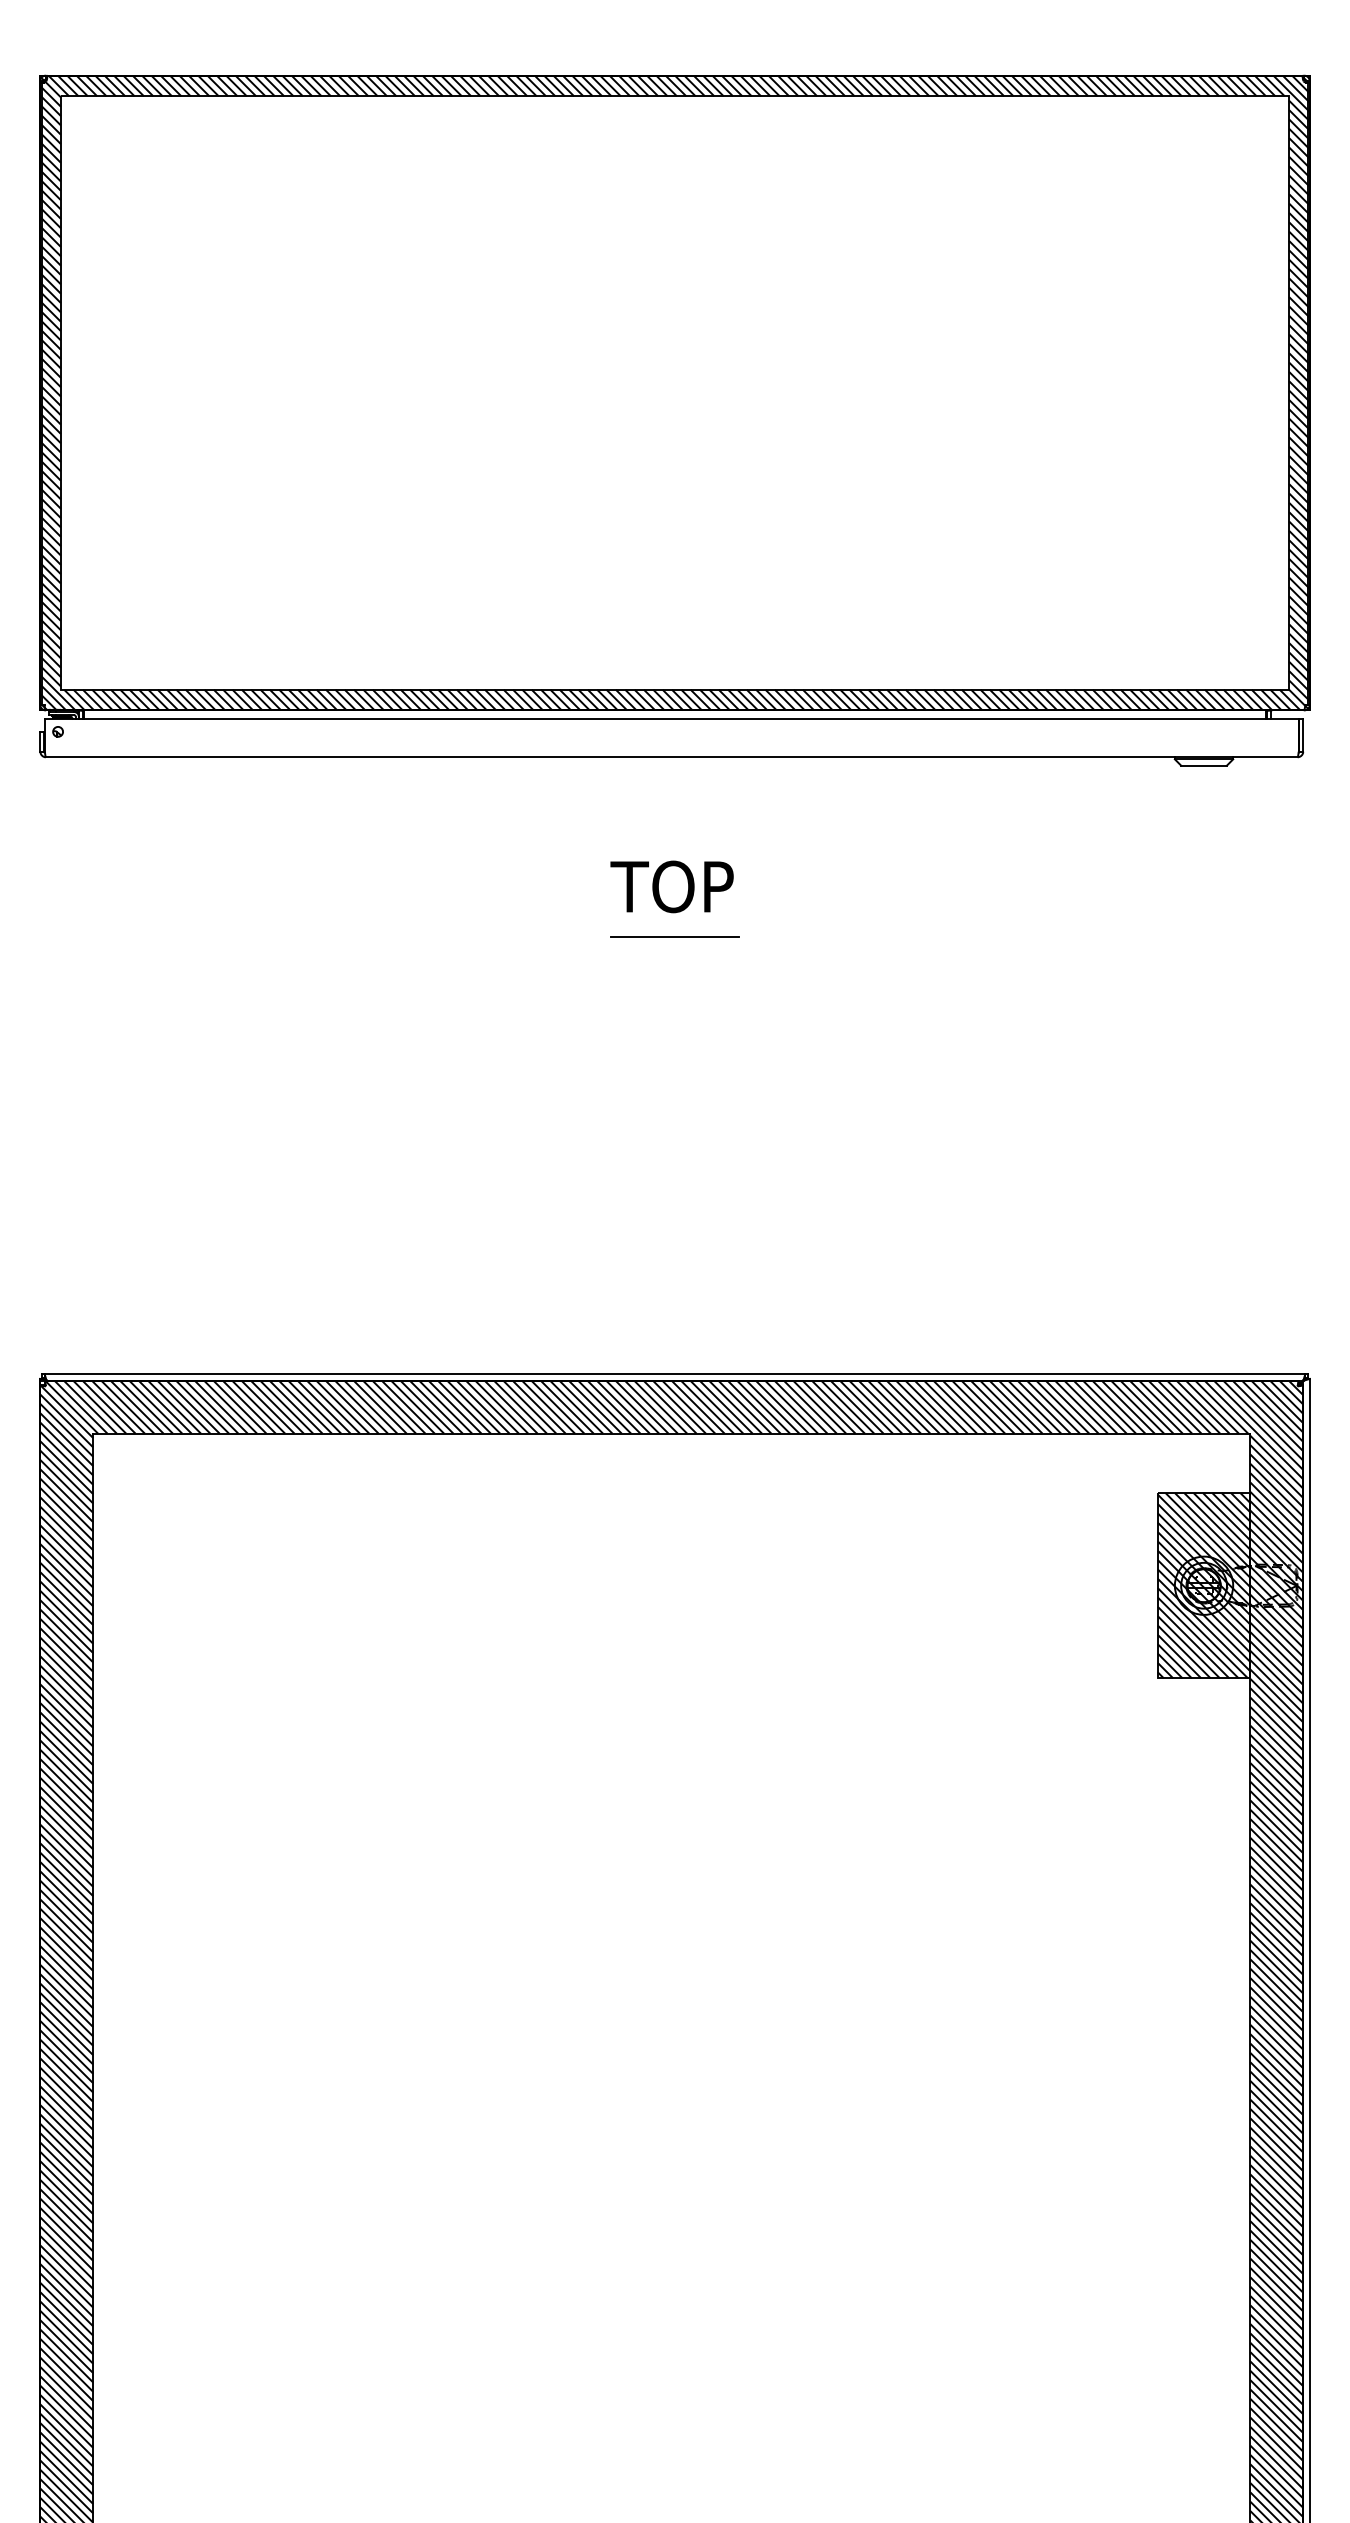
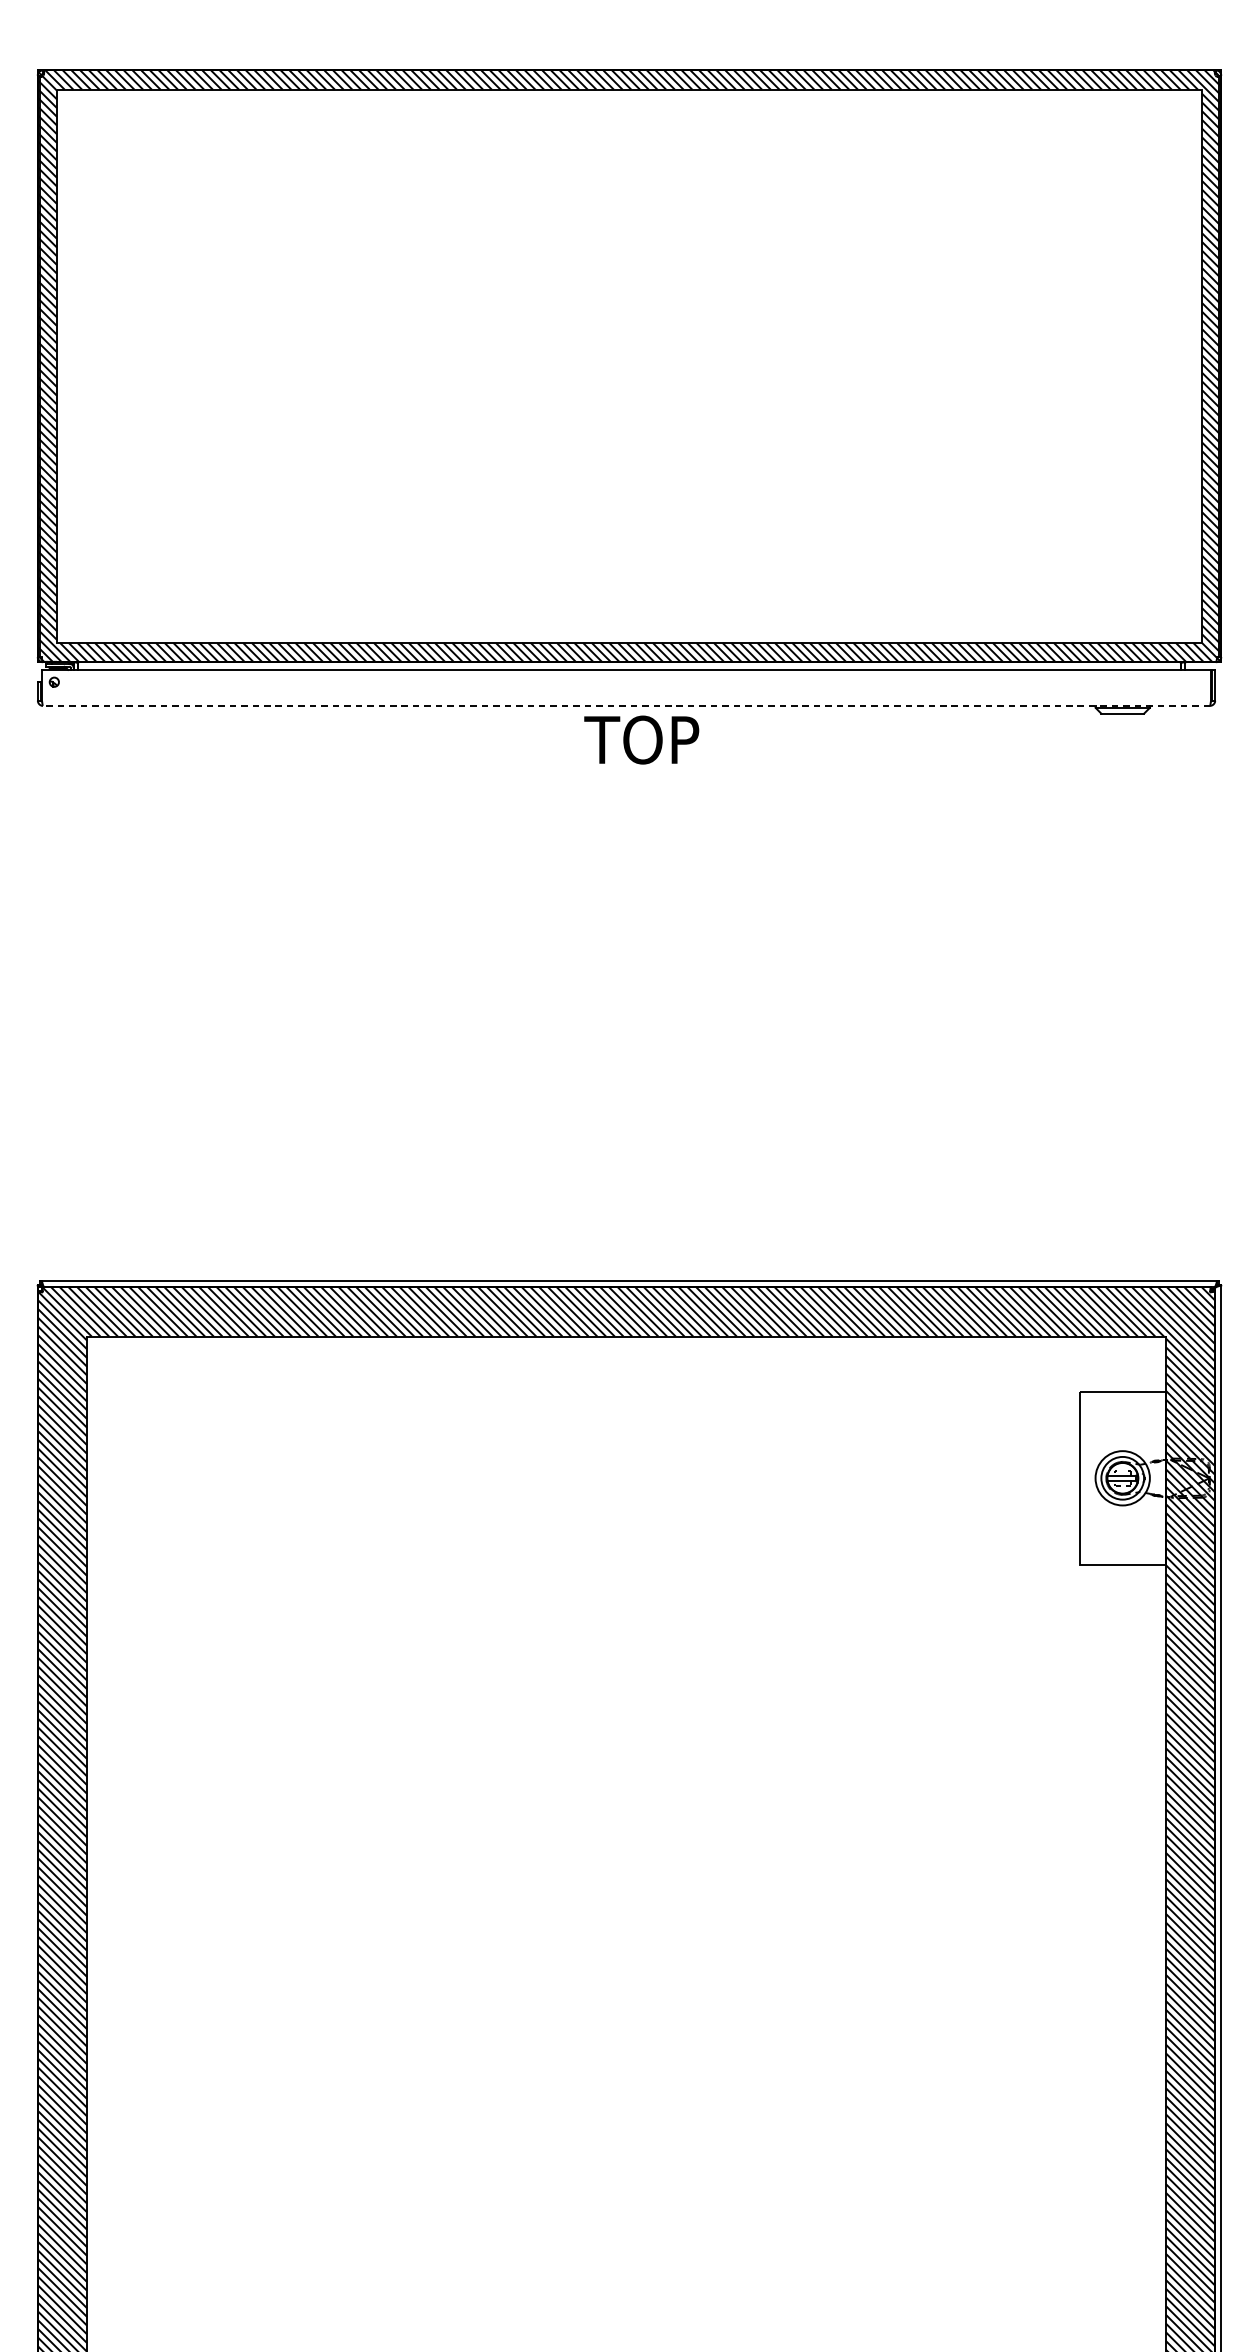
line: (671, 757) -> (626, 706), solid -> dashed
text: (671, 886) -> (641, 739), moved
line: (674, 937) -> (629, 873), removed
hatch: (1203, 1585) -> (1122, 1478), removed

